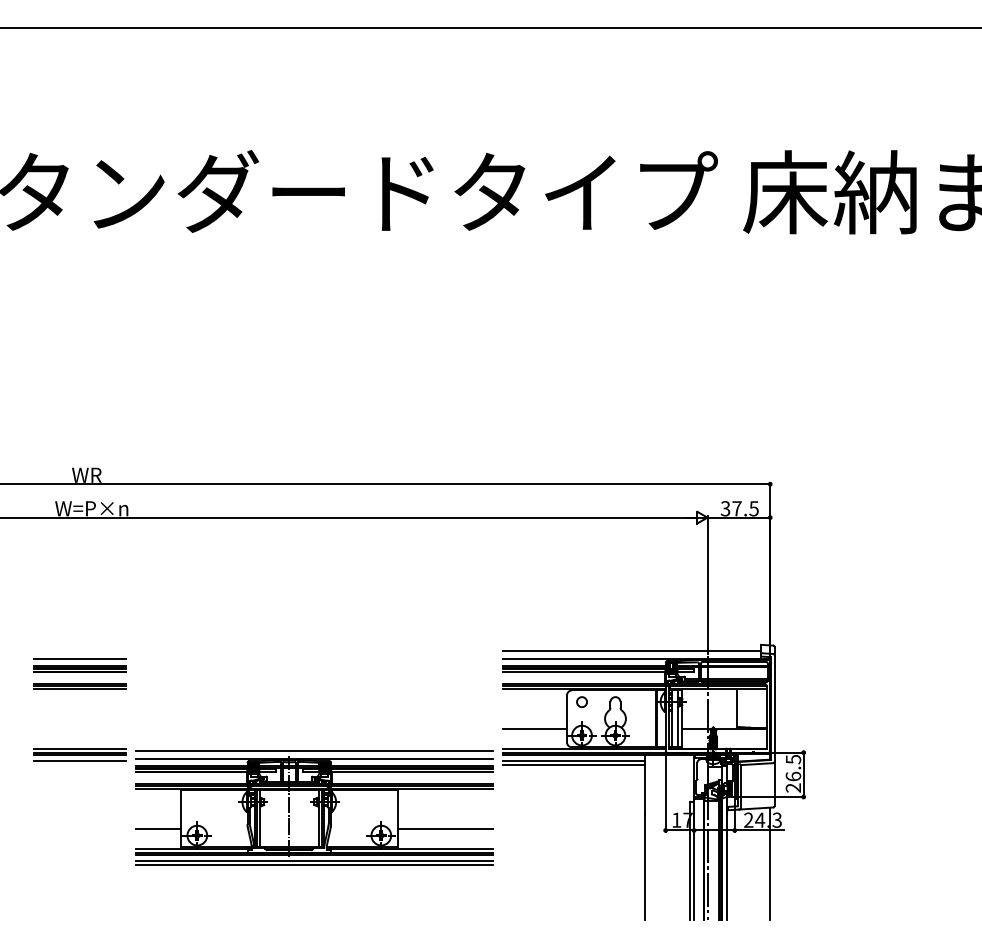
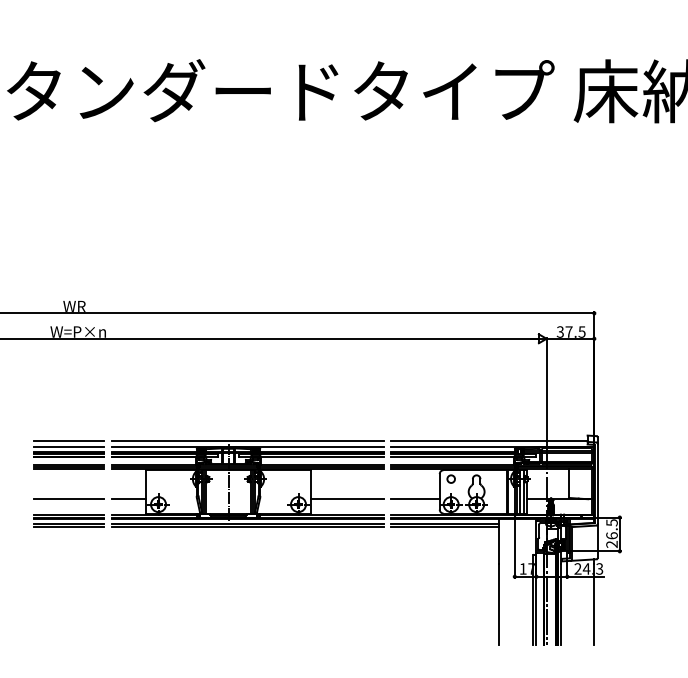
line: (80, 651) -> (69, 440), added
line: (80, 728) -> (69, 499), added
line: (80, 765) -> (69, 527), added
part: (314, 807) -> (247, 483), moved

